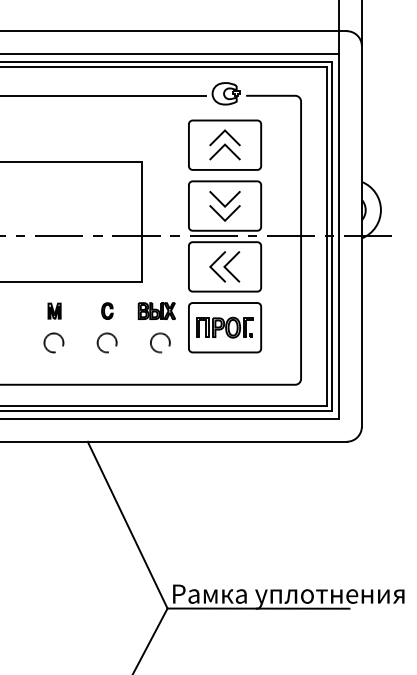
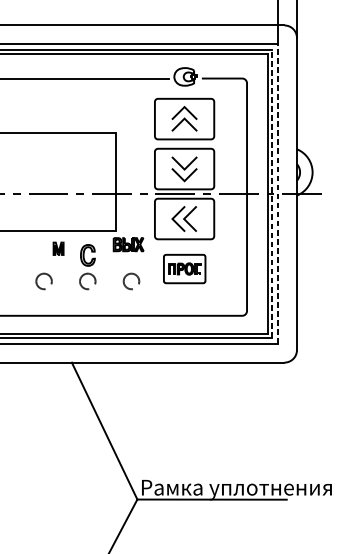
line: (331, 236) -> (271, 194), solid -> dashed
line: (339, 236) -> (278, 194), solid -> dashed
part: (54, 310) -> (58, 248), moved
part: (107, 310) -> (88, 254), size x1.6
part: (156, 310) -> (128, 244), moved
part: (225, 327) -> (184, 268), size x0.7

